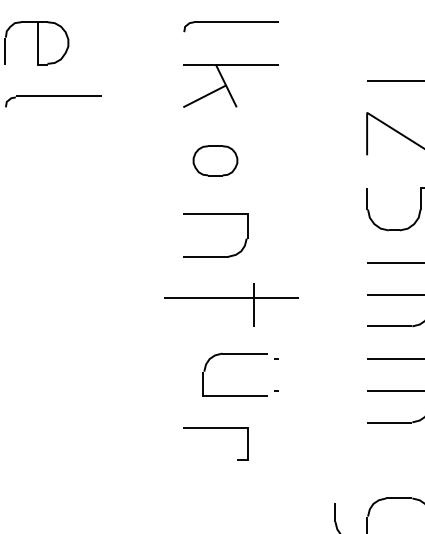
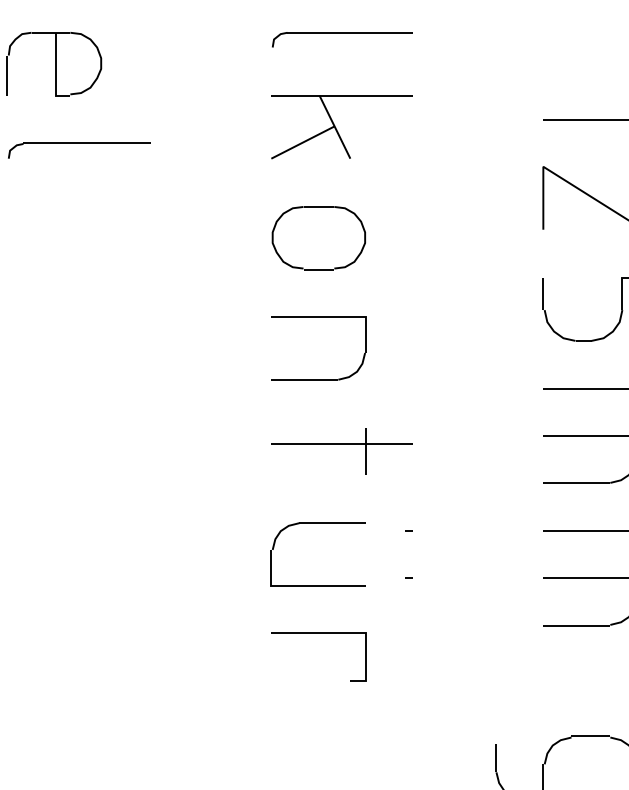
part: (215, 160) -> (318, 237), size x1.43
part: (230, 304) -> (341, 450), size x0.71
part: (234, 354) -> (317, 524), moved

